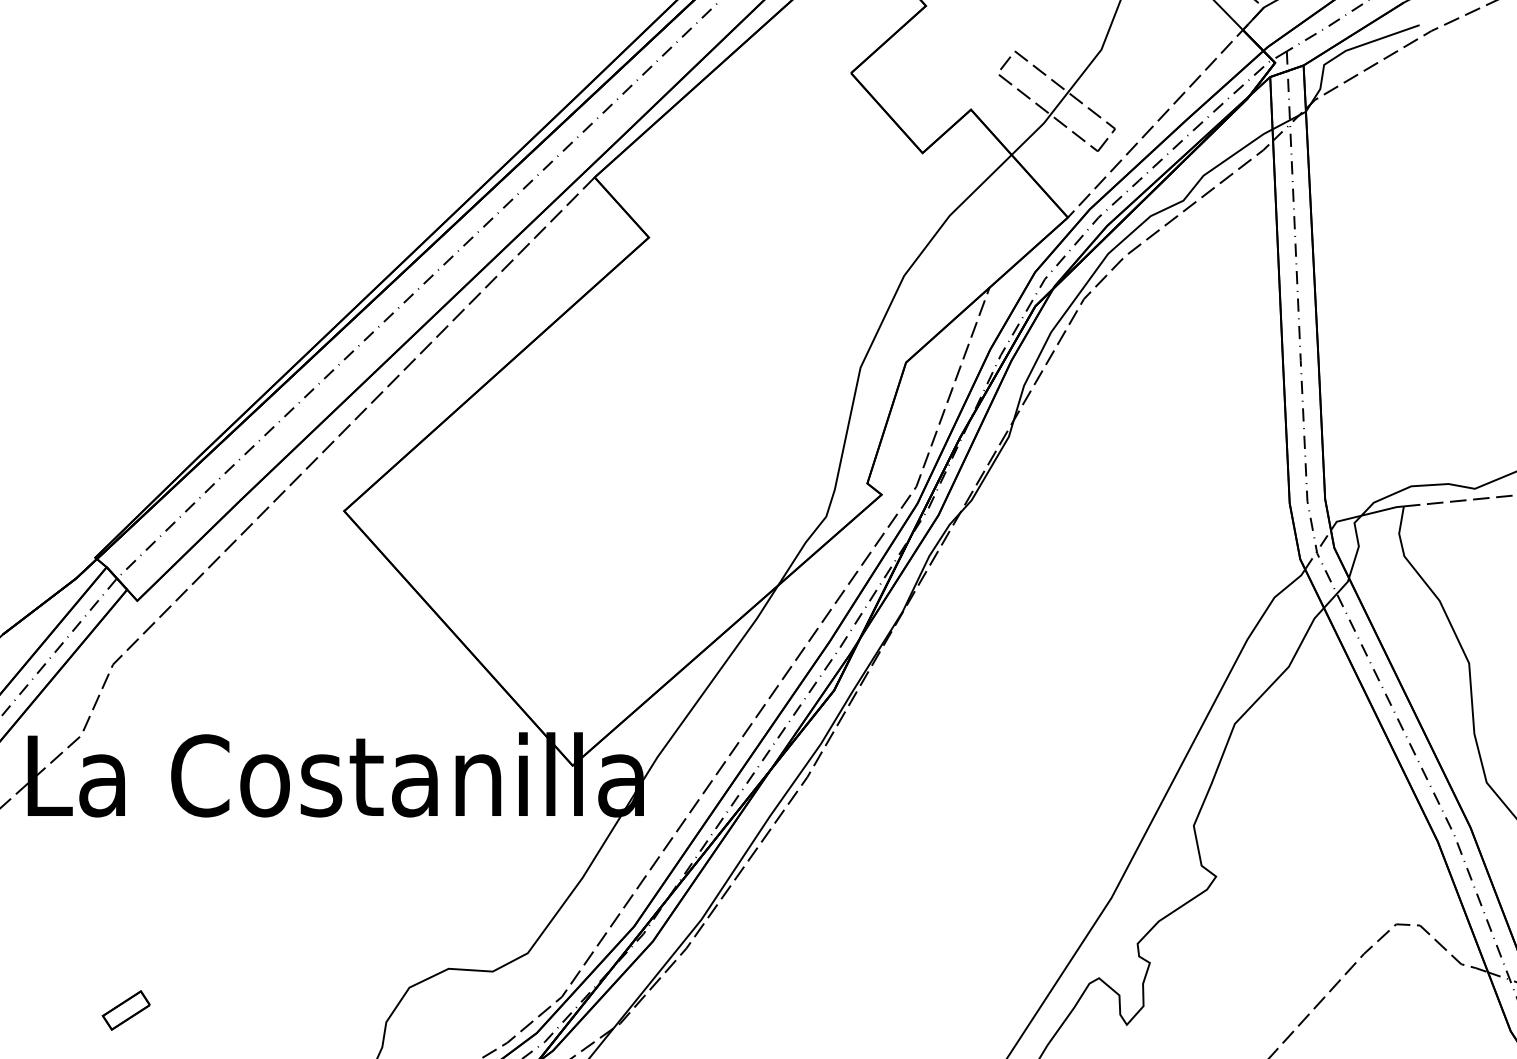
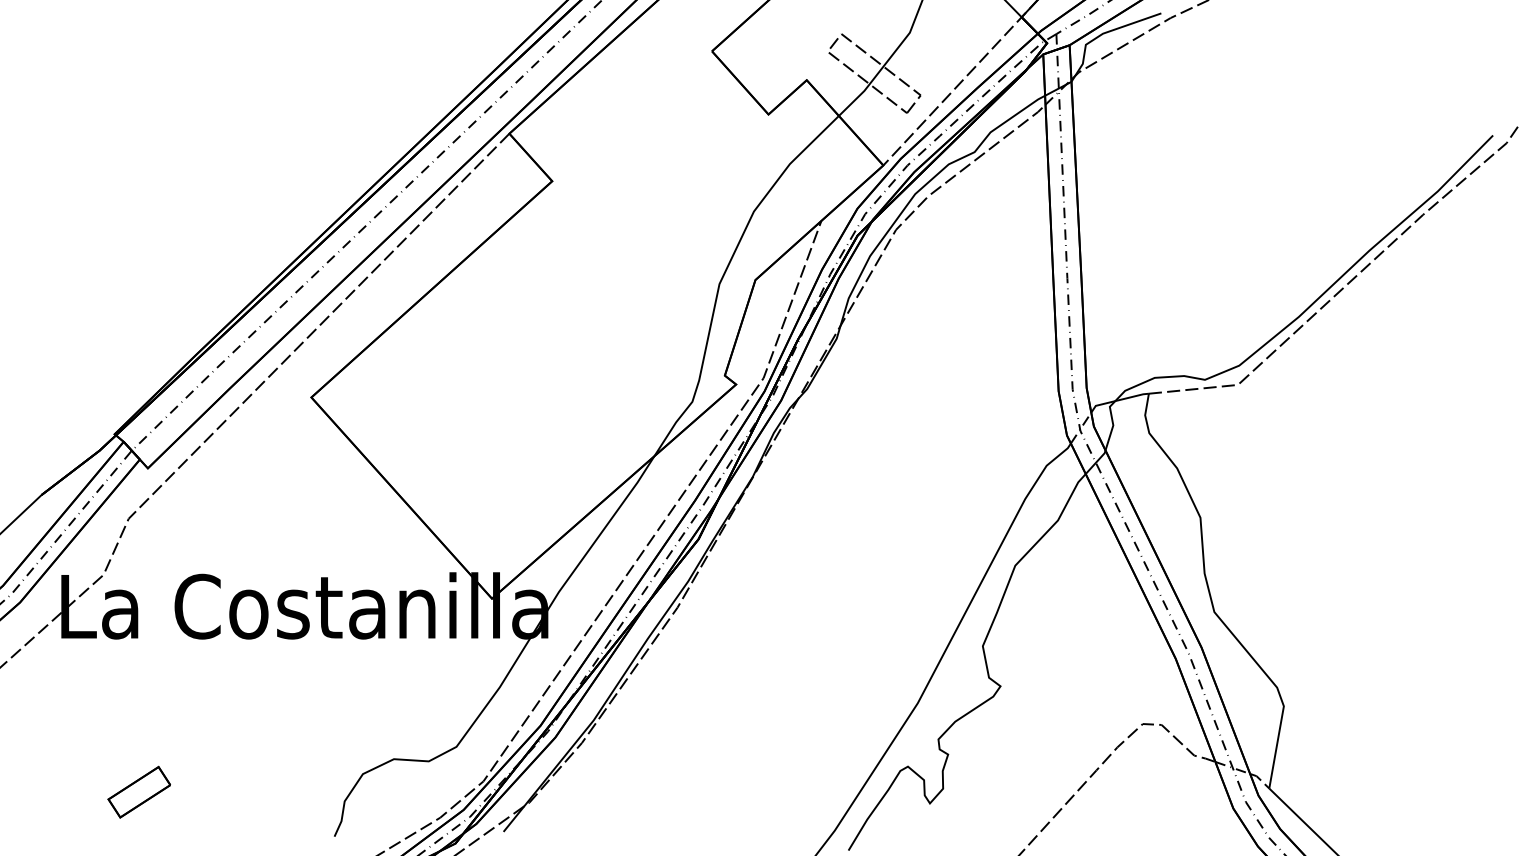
part: (125, 1009) -> (138, 791), size x1.67

